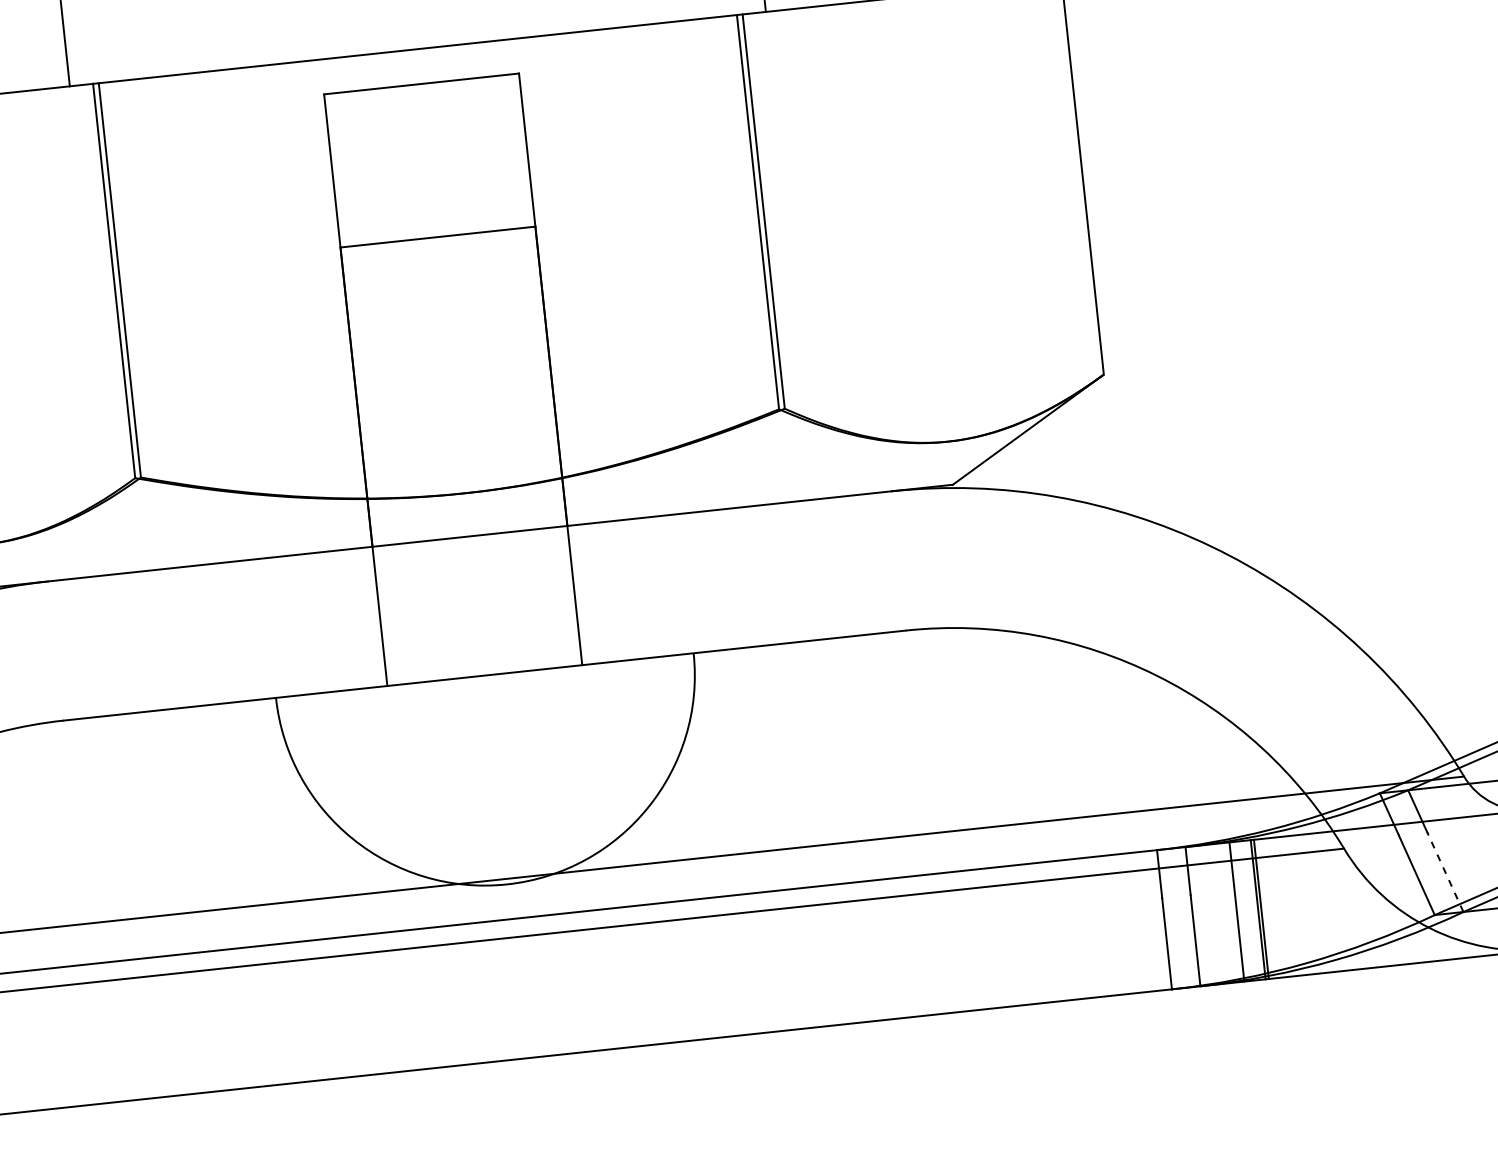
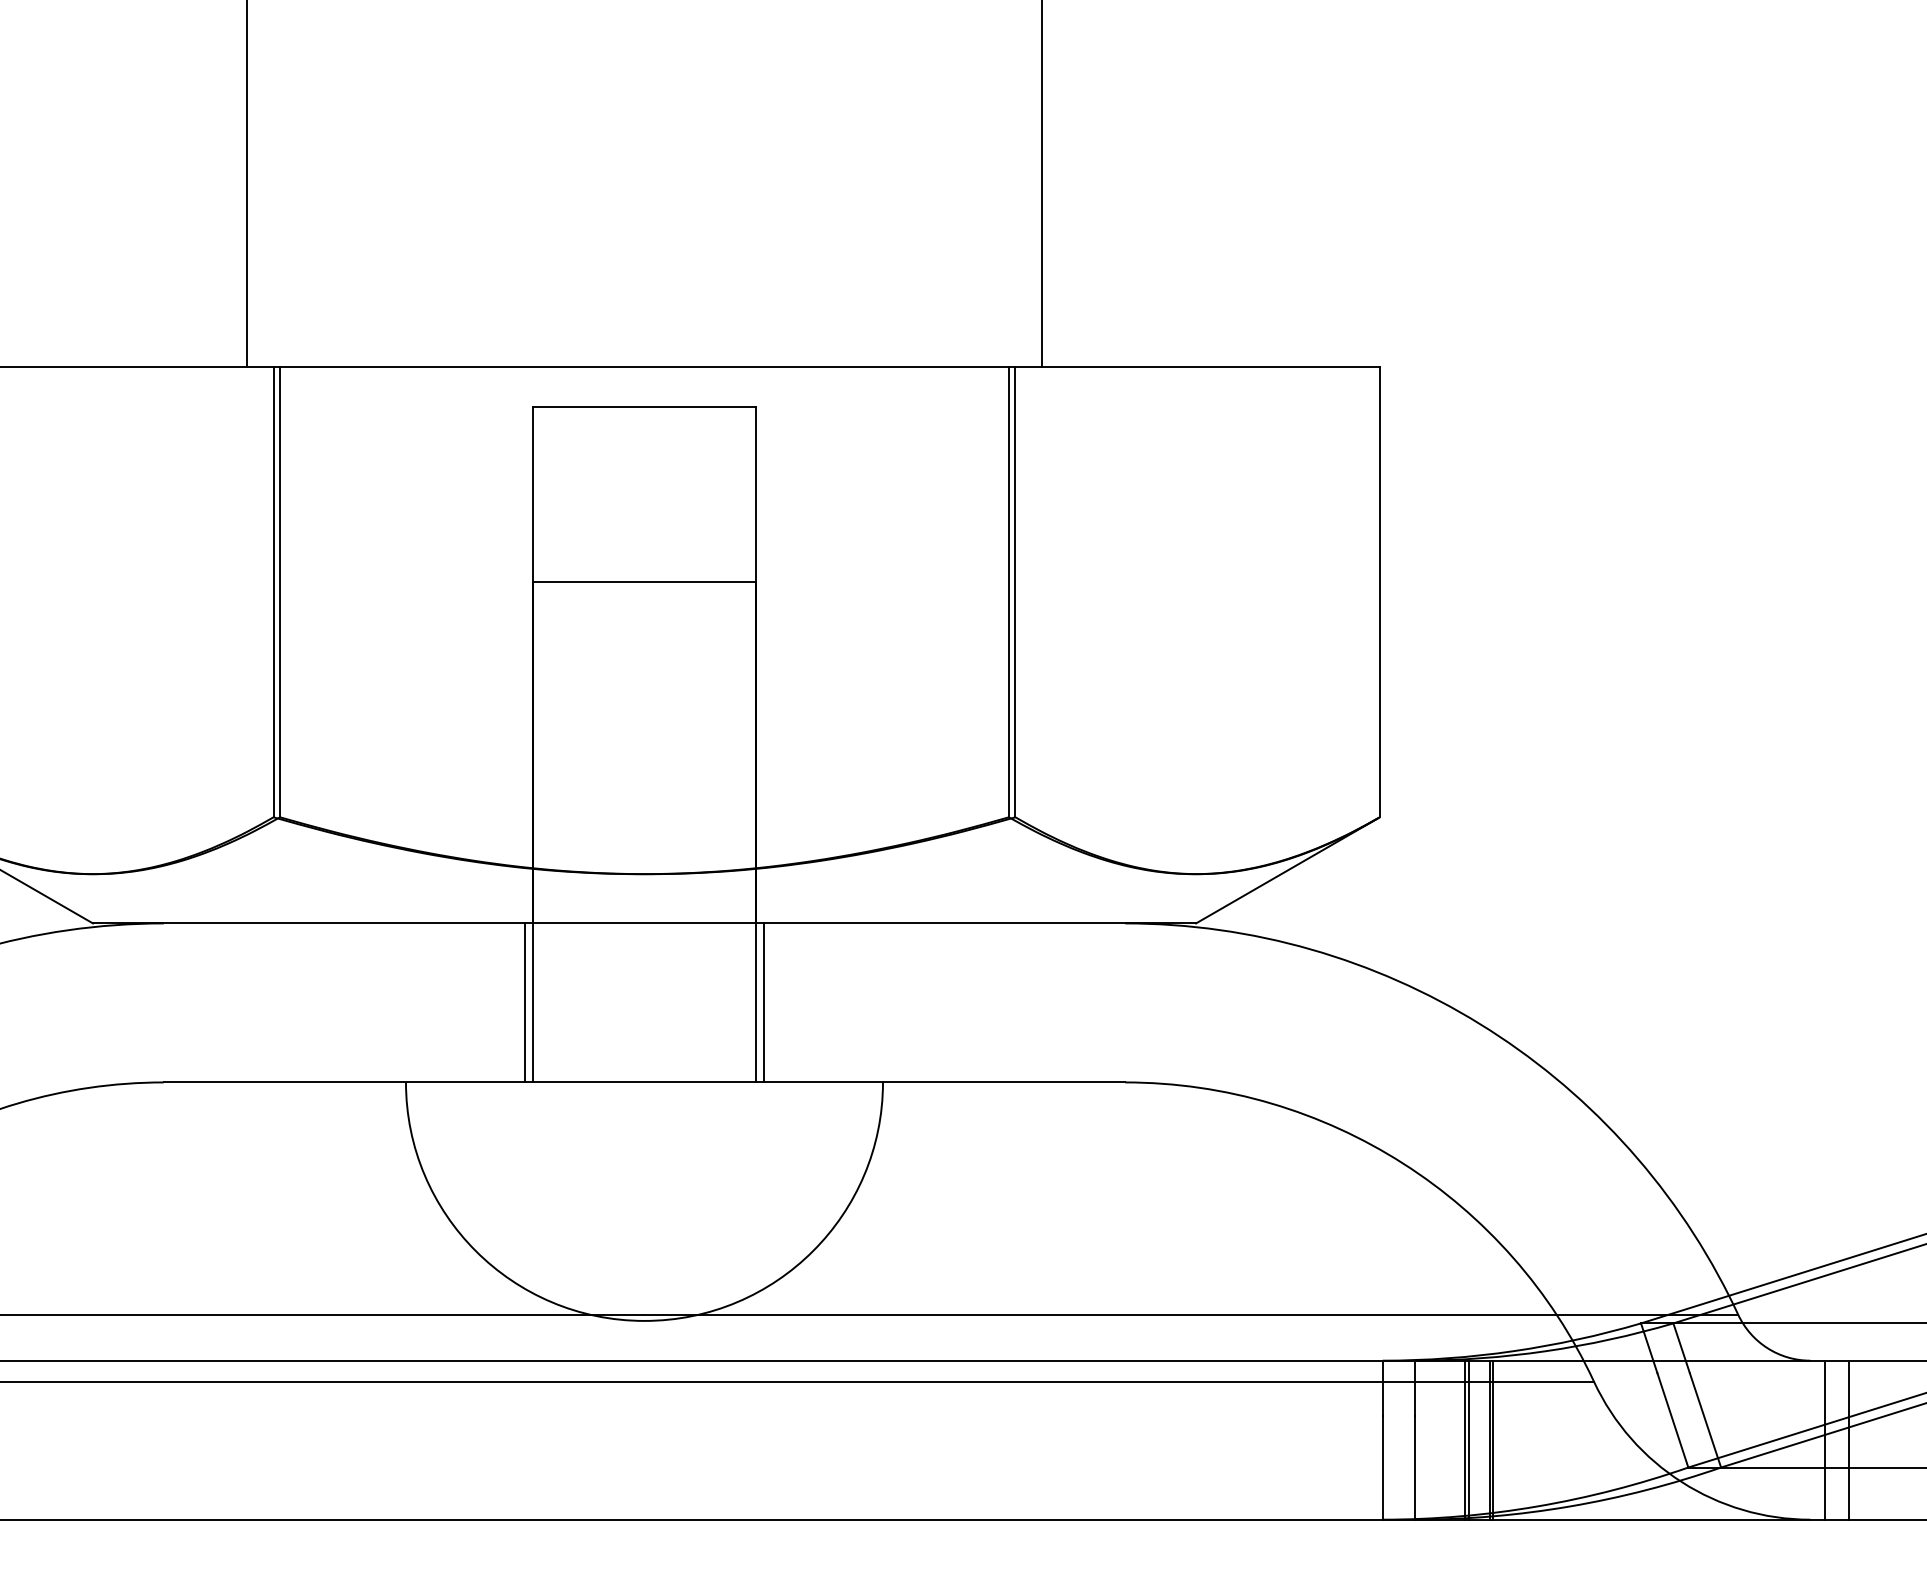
line: (581, 594) -> (763, 1002), added
line: (373, 616) -> (525, 1002), added
line: (1445, 872) -> (1705, 1420), dashed -> solid
line: (1239, 911) -> (1468, 1439), added

